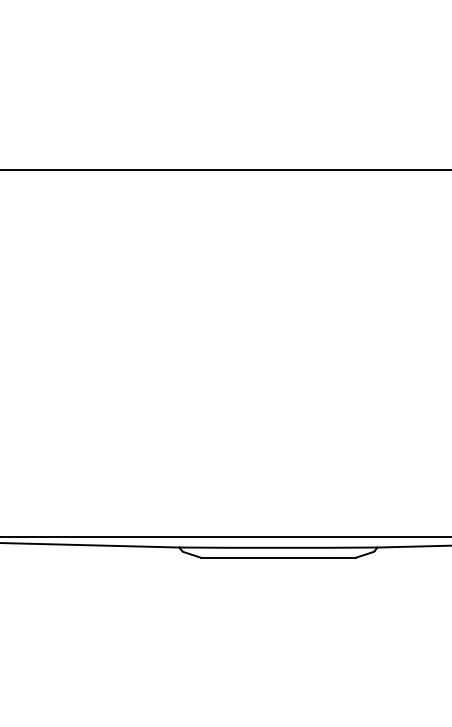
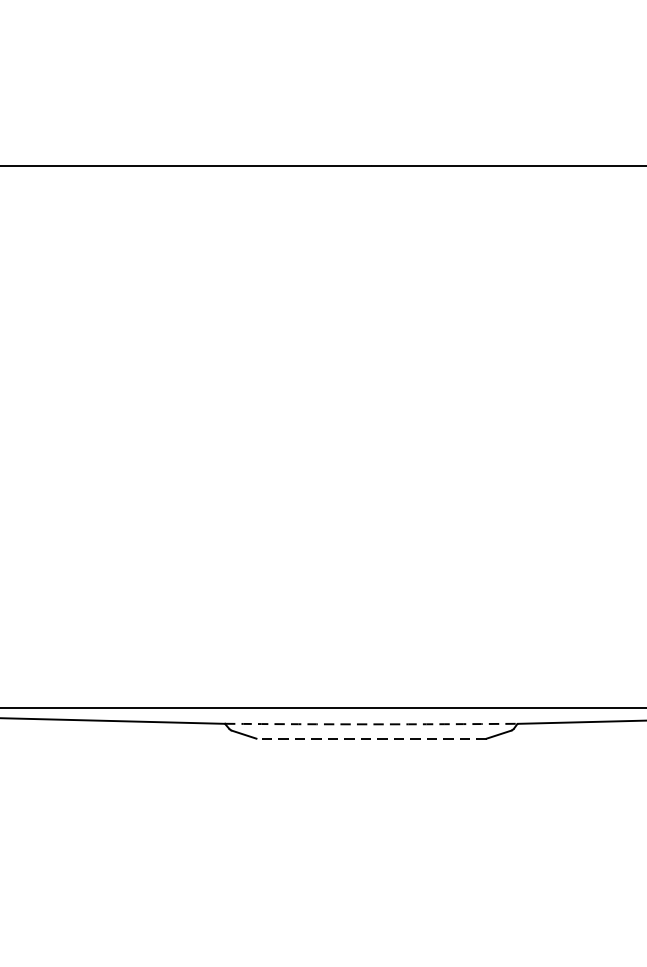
arc: (278, 547) -> (371, 723), solid -> dashed
line: (278, 557) -> (371, 738), solid -> dashed

